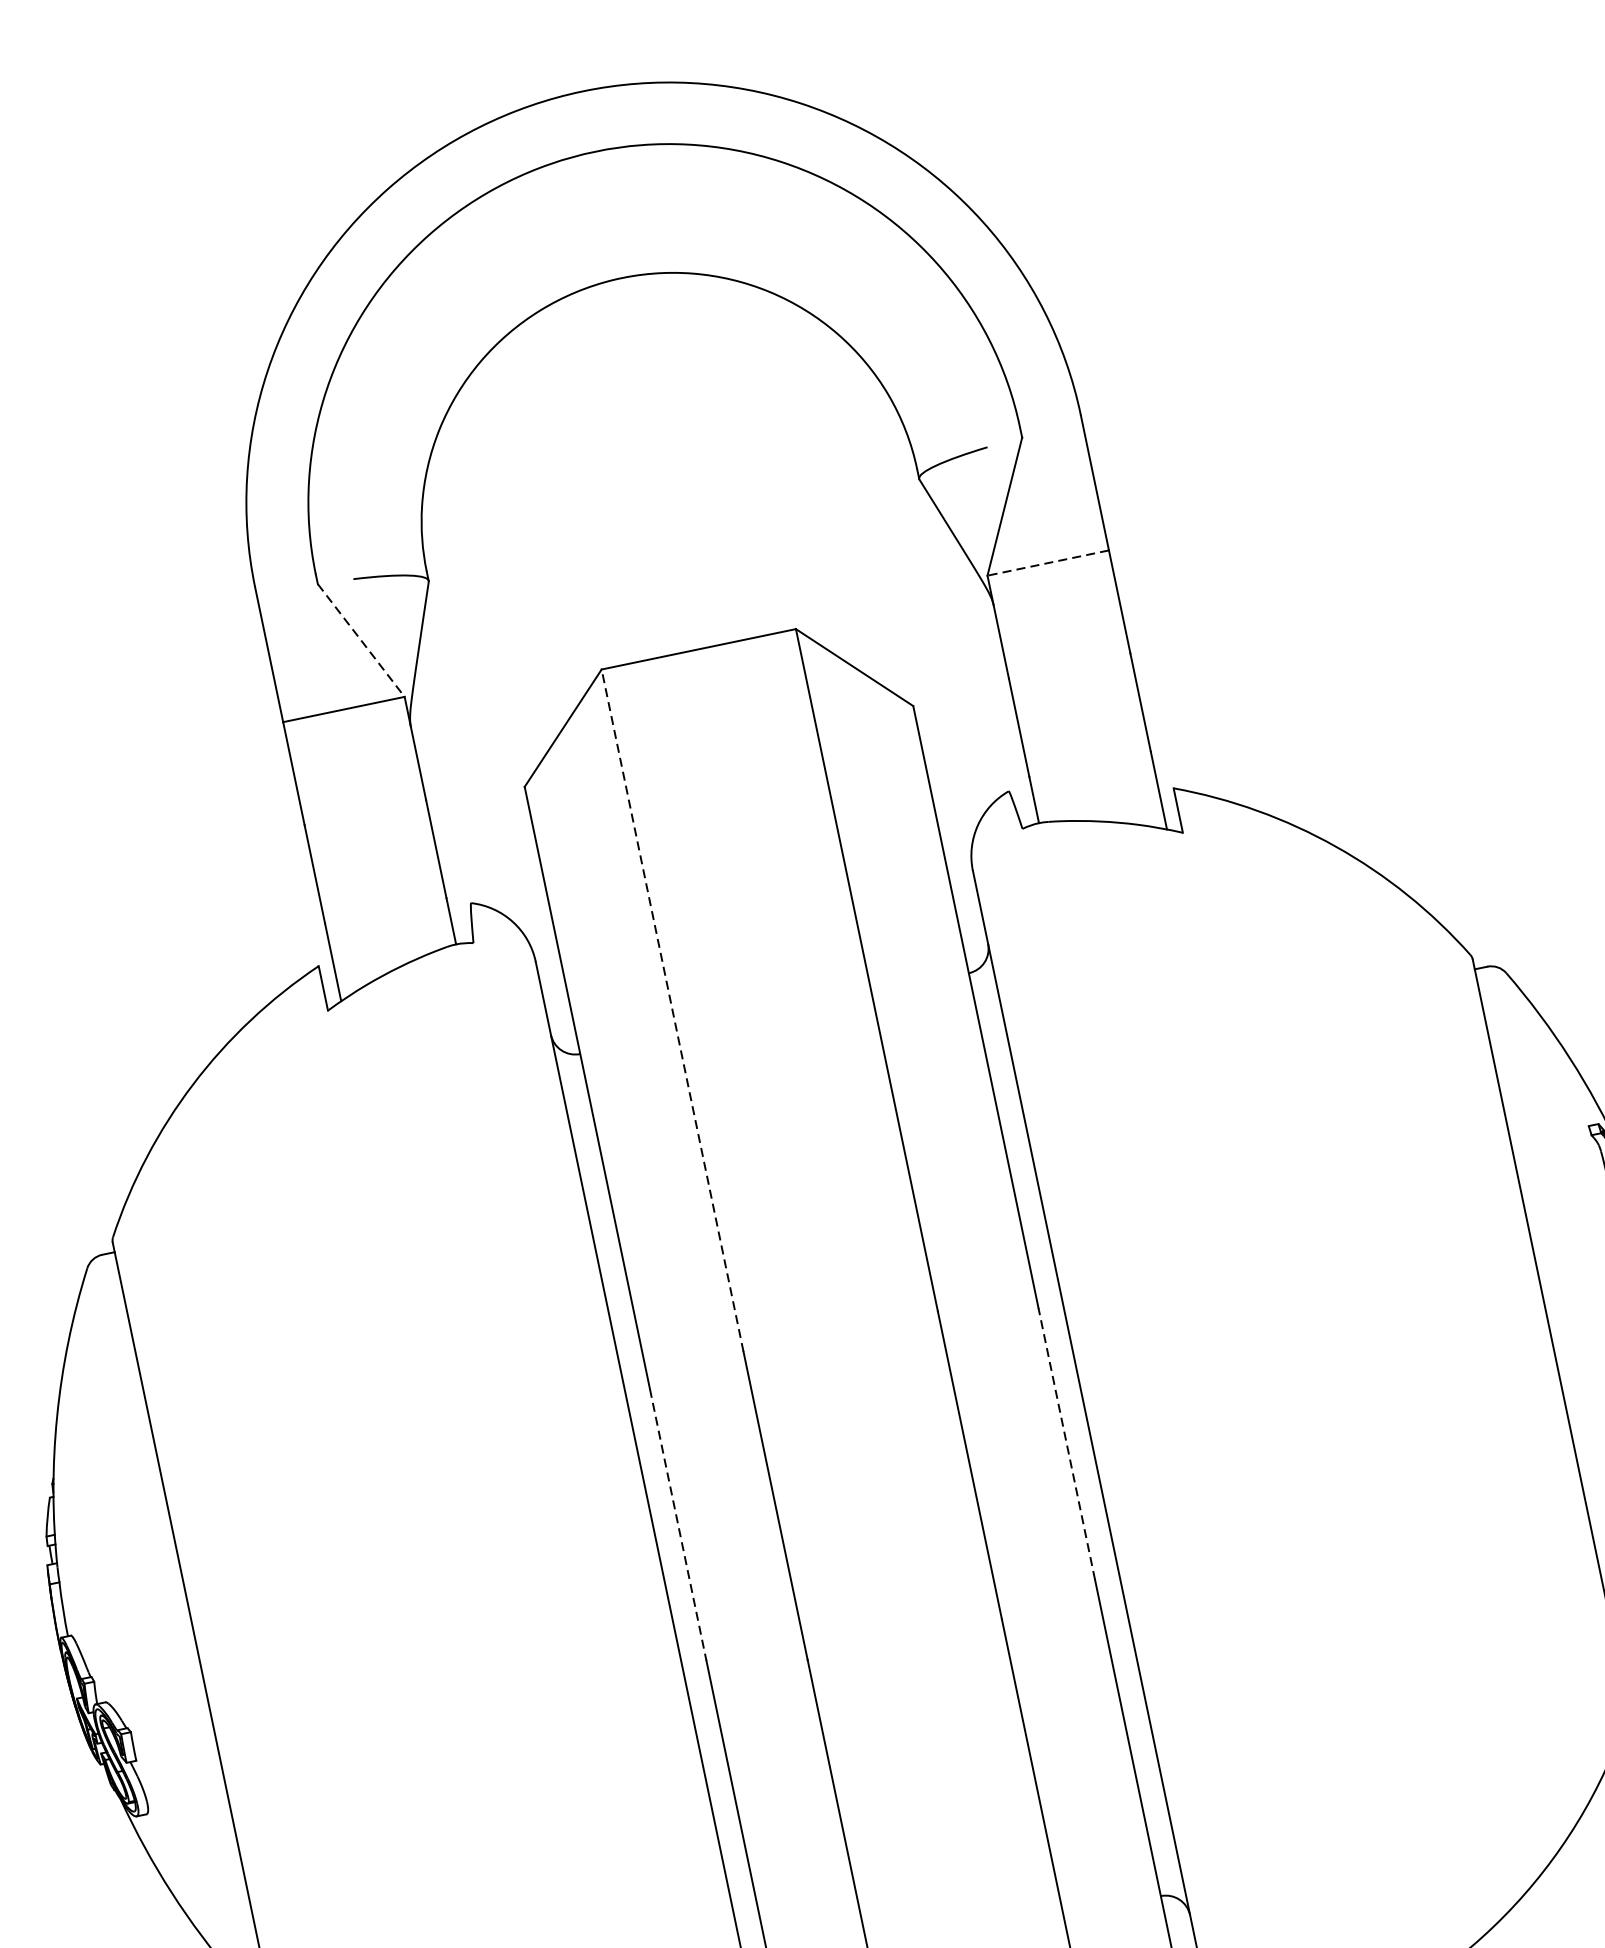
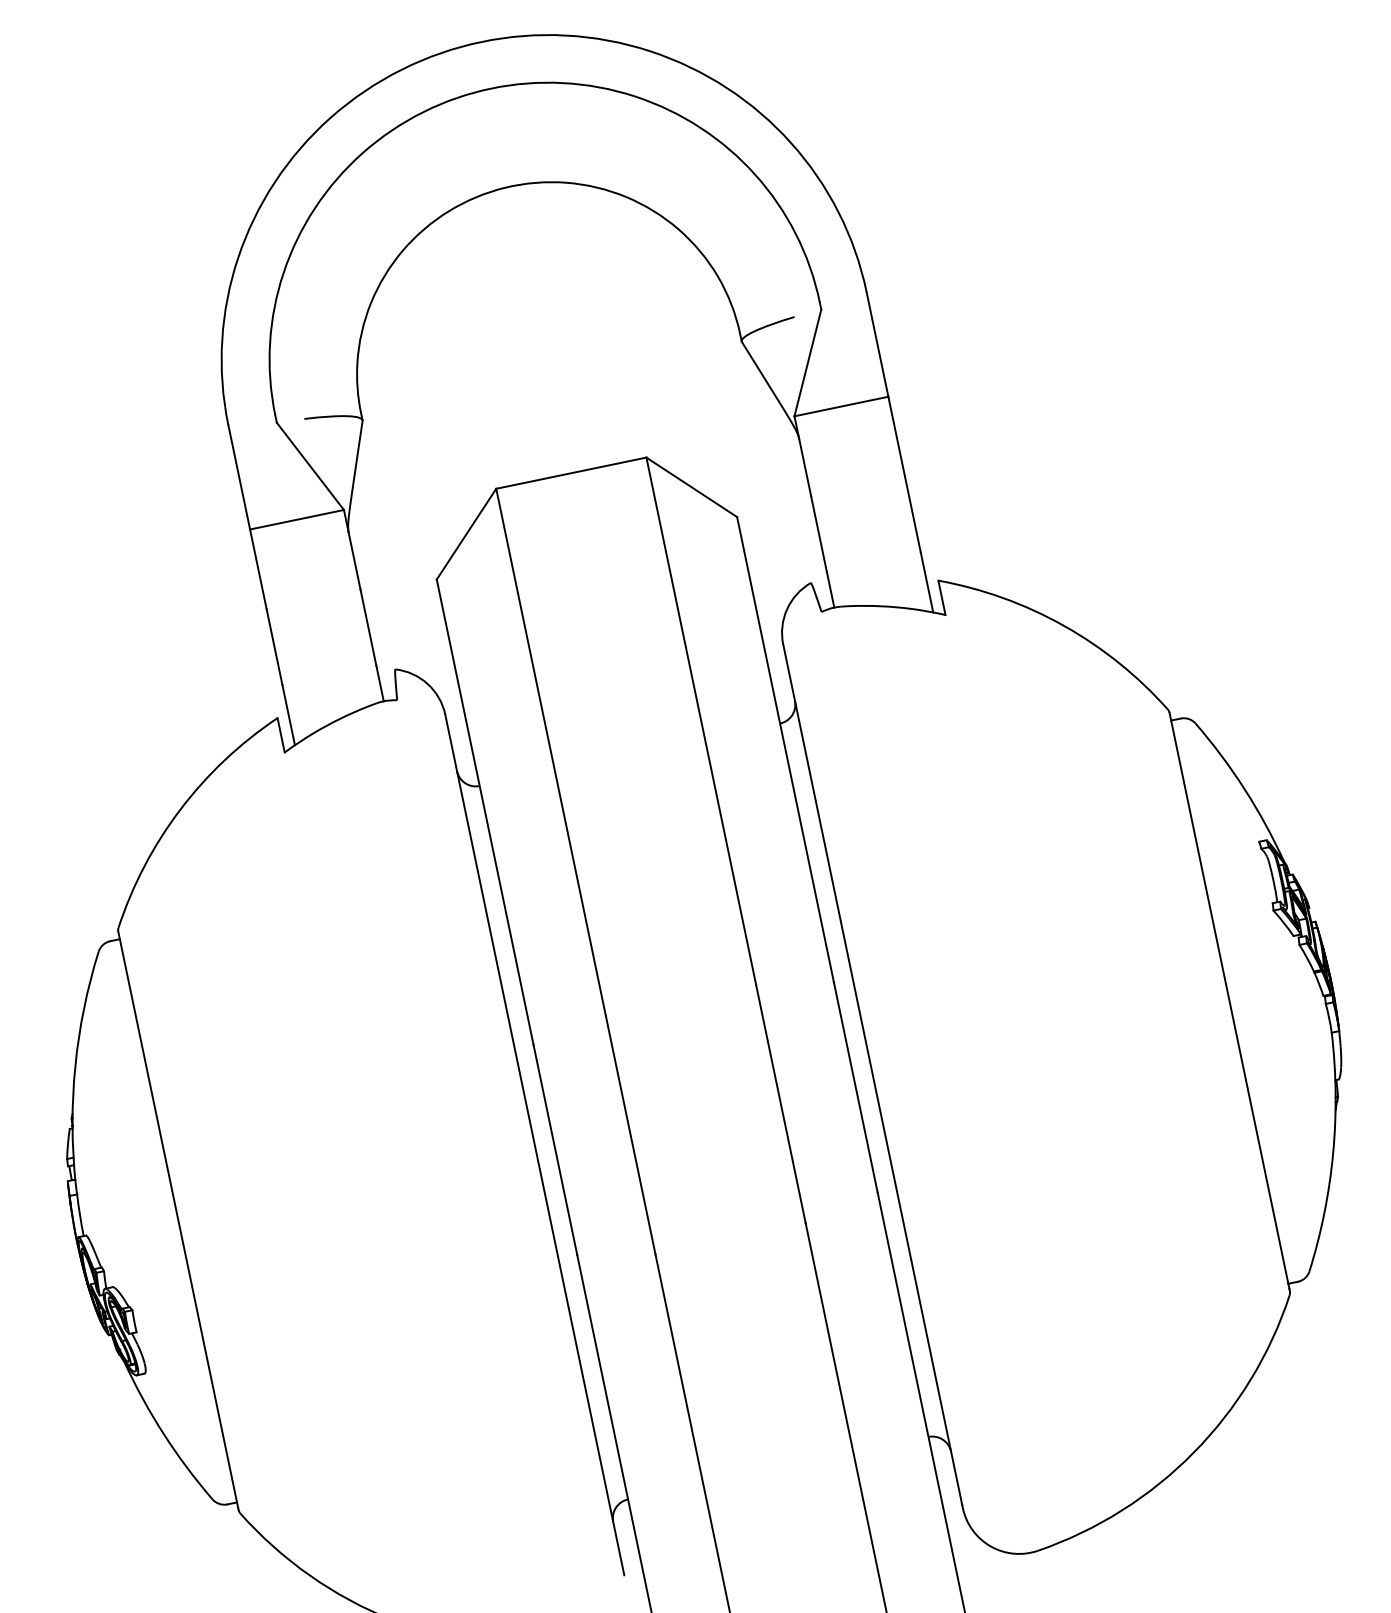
line: (1048, 563) -> (841, 406), dashed -> solid
line: (361, 640) -> (310, 466), dashed -> solid
line: (673, 1010) -> (551, 752), dashed -> solid
line: (1066, 1442) -> (855, 1086), dashed -> solid
line: (678, 1525) -> (555, 1150), dashed -> solid

